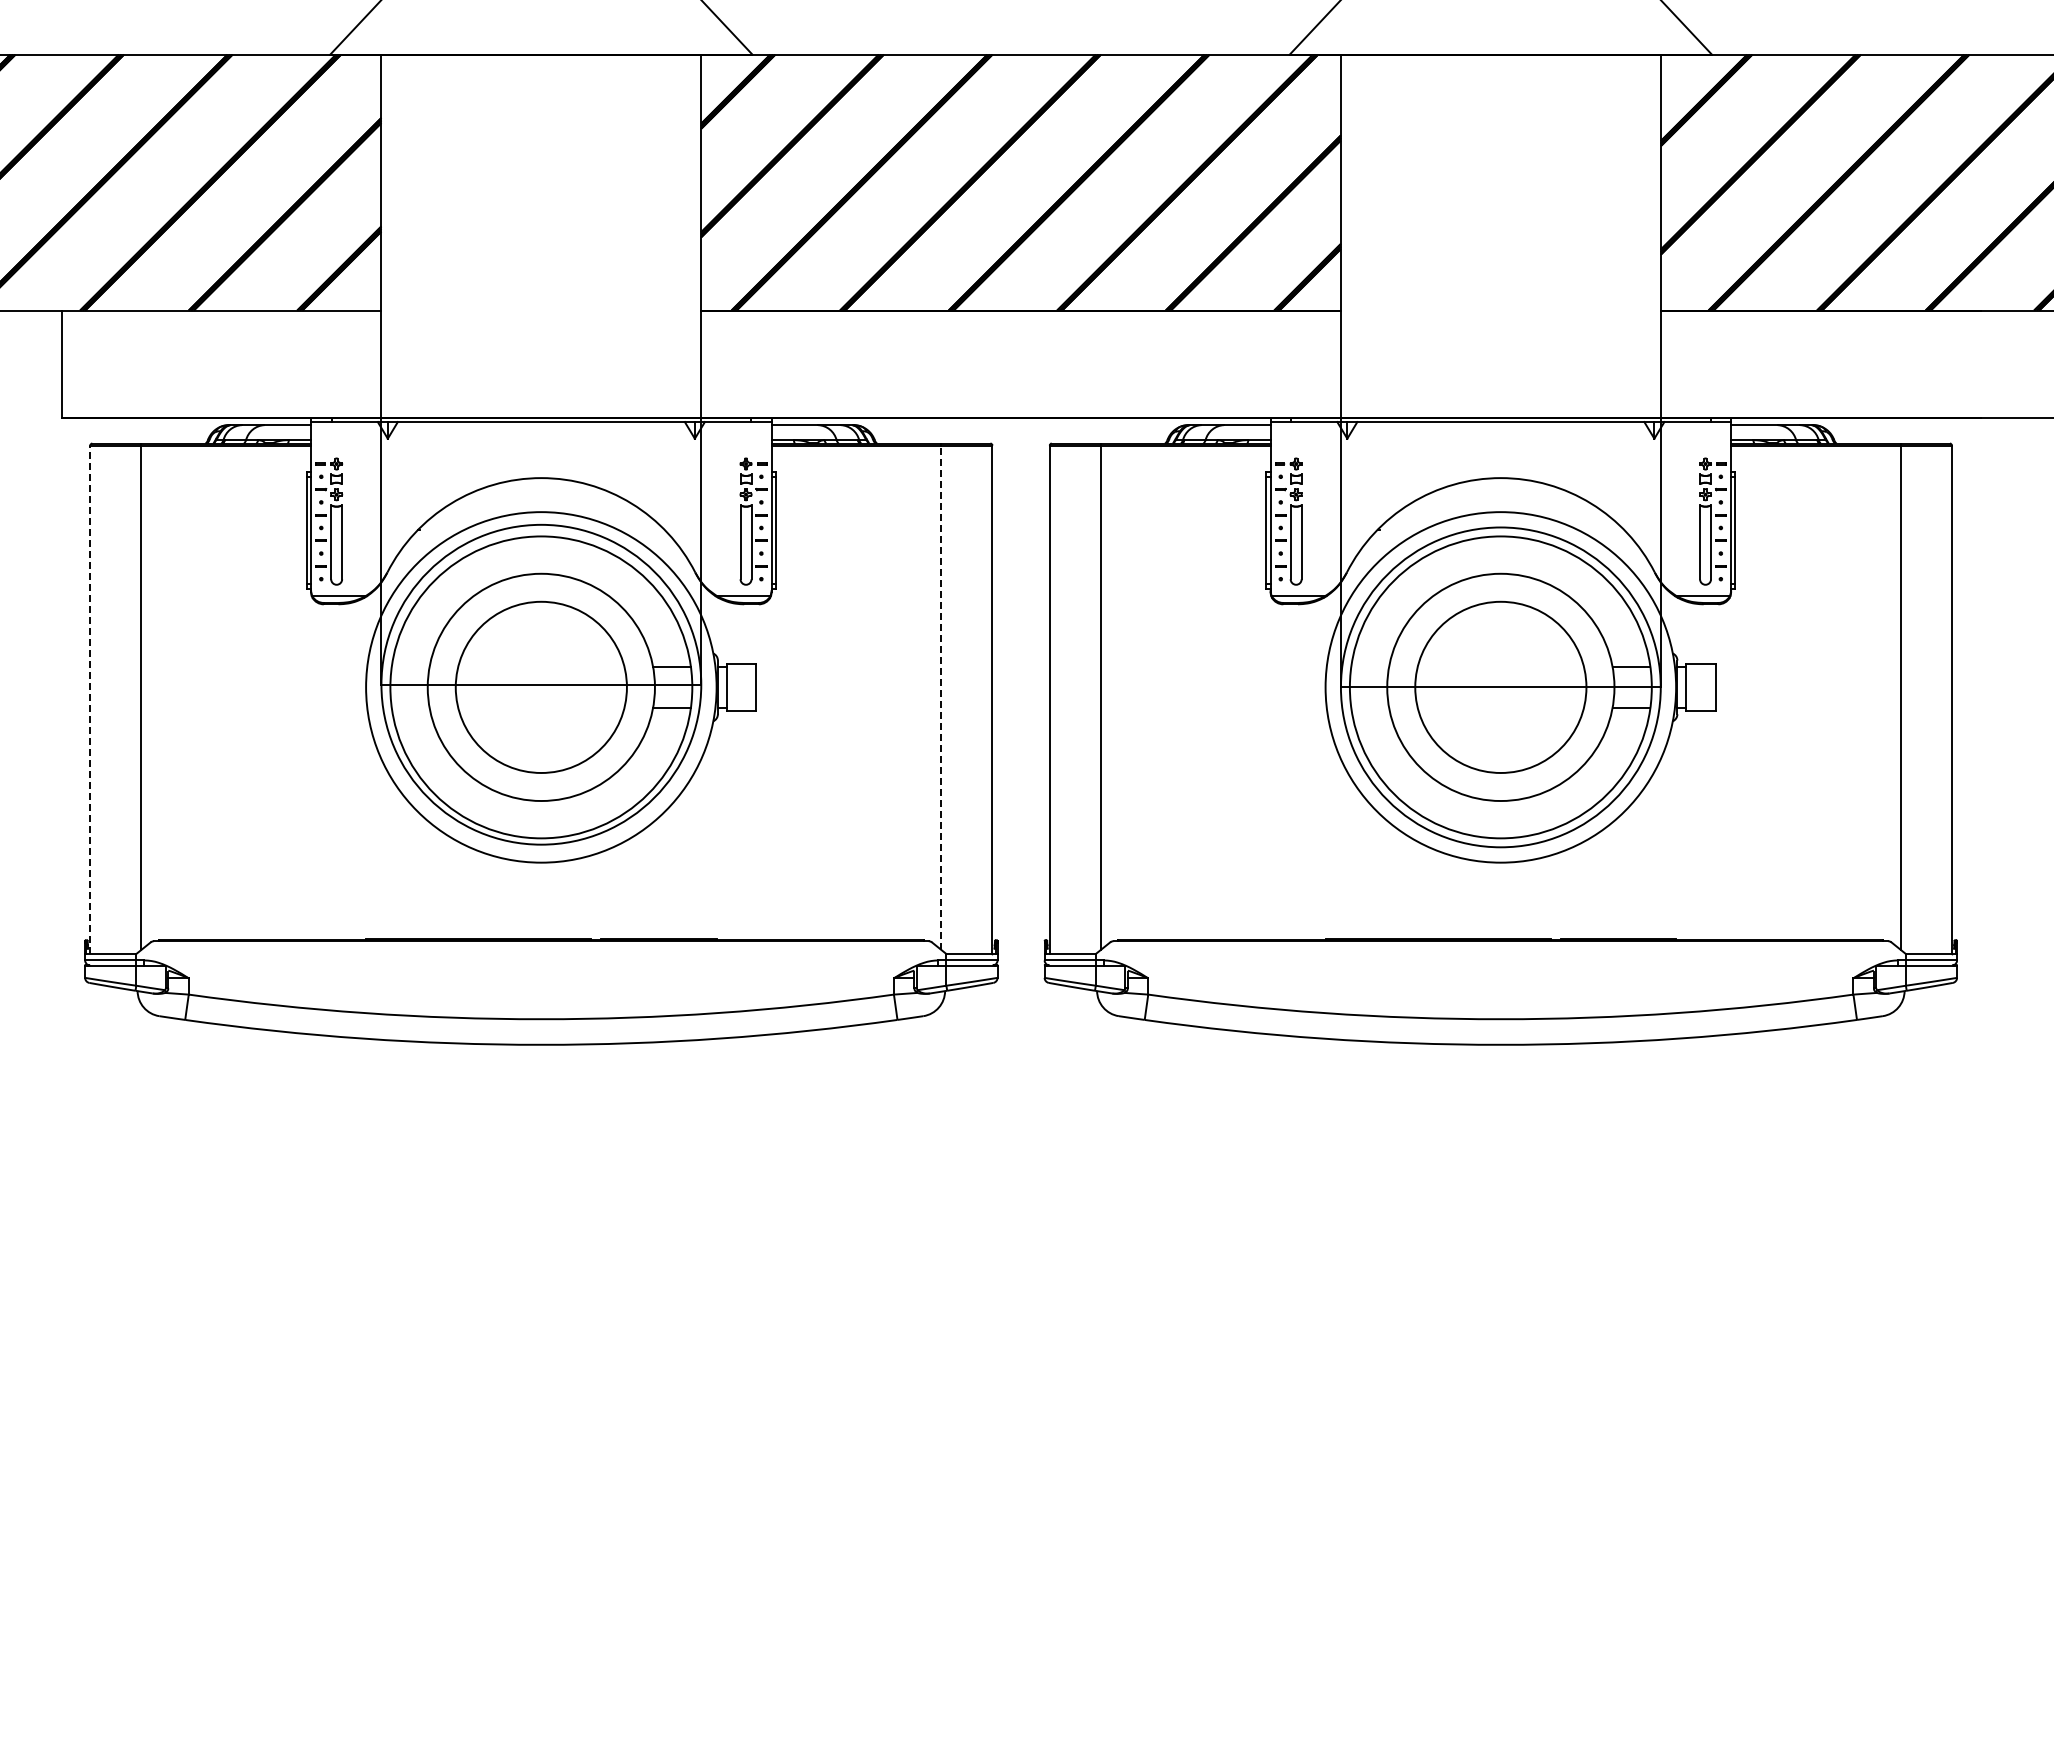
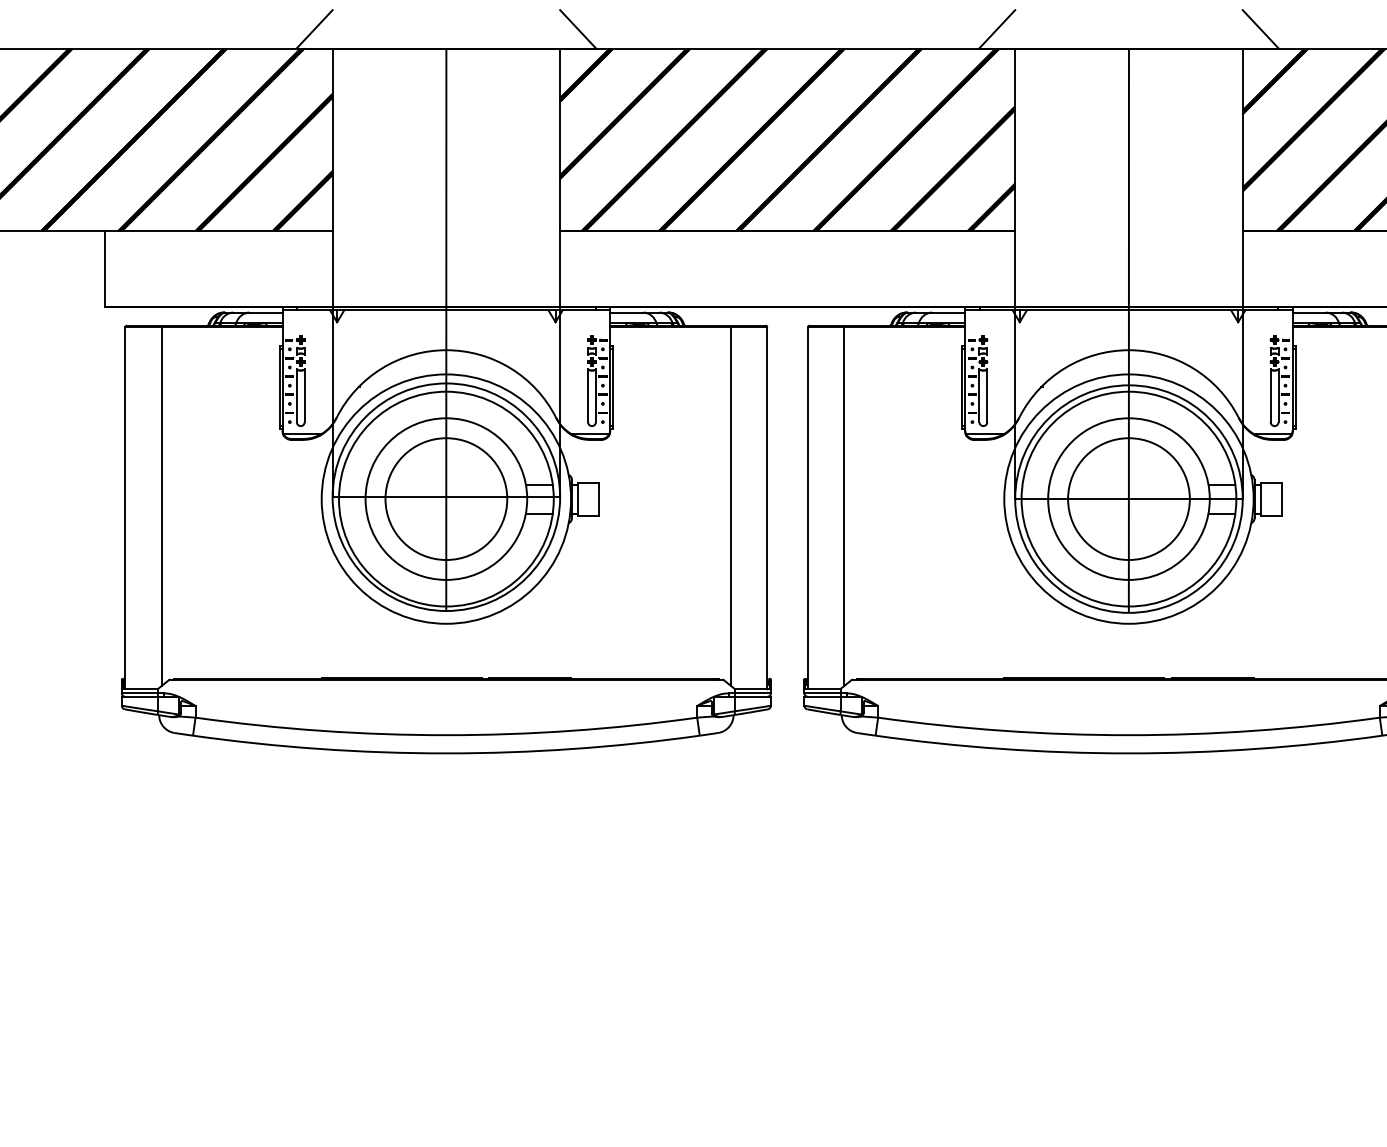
line: (541, 449) -> (446, 329), added
line: (1500, 449) -> (1128, 329), added
line: (941, 697) -> (731, 506), dashed -> solid
line: (90, 699) -> (125, 507), dashed -> solid

